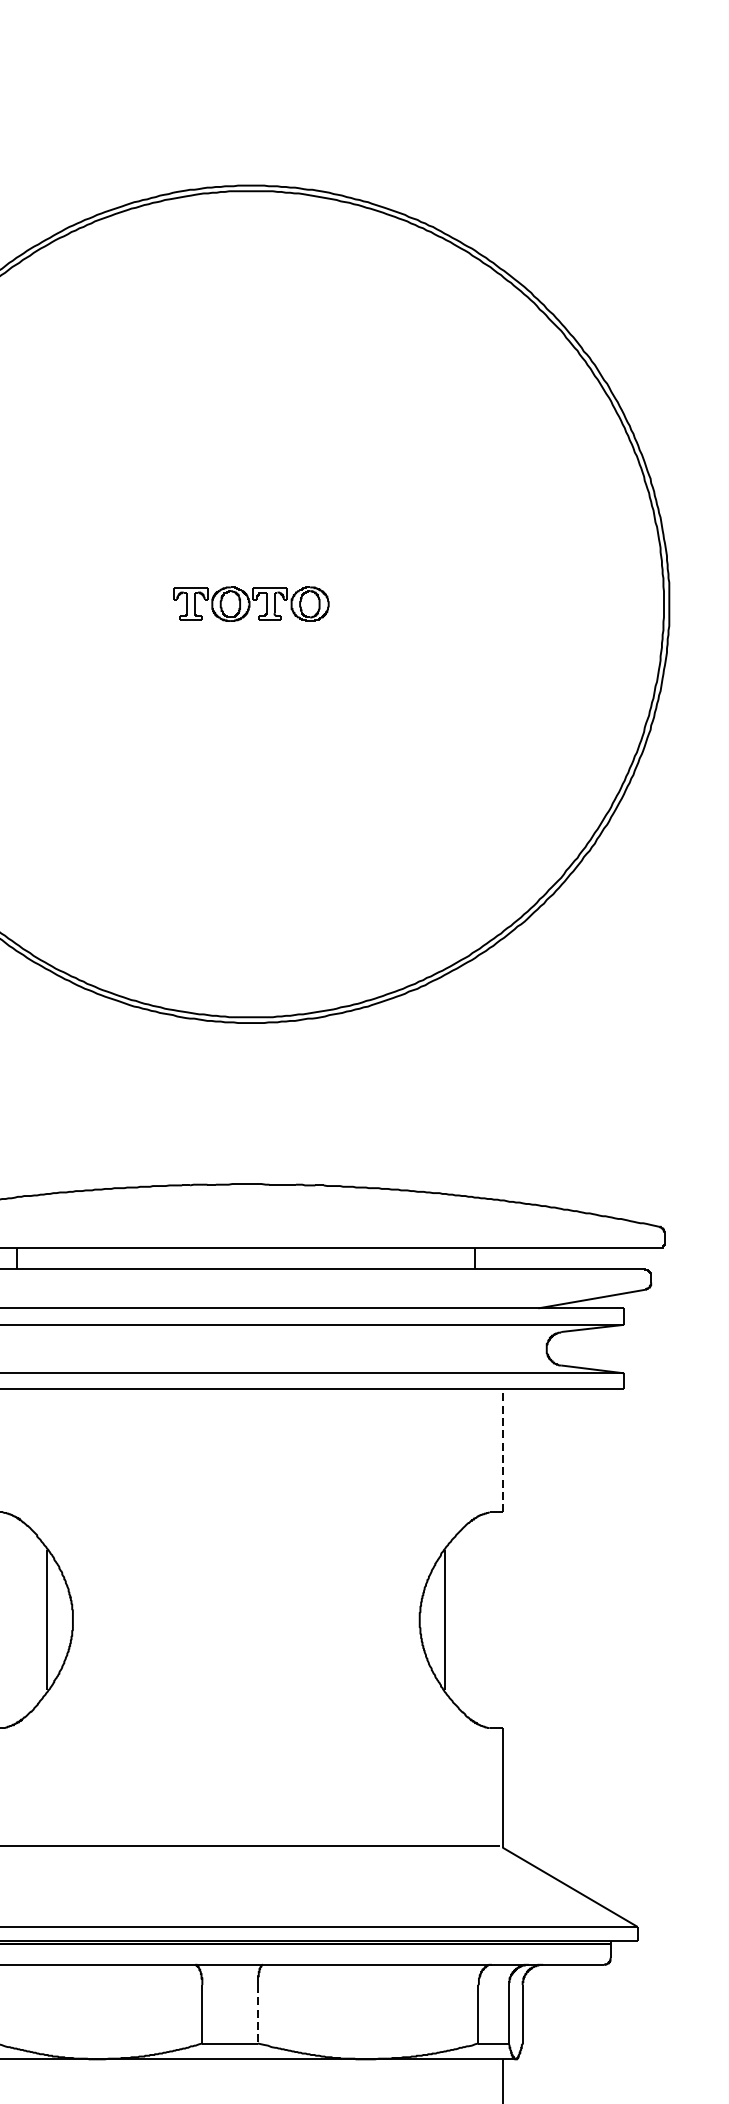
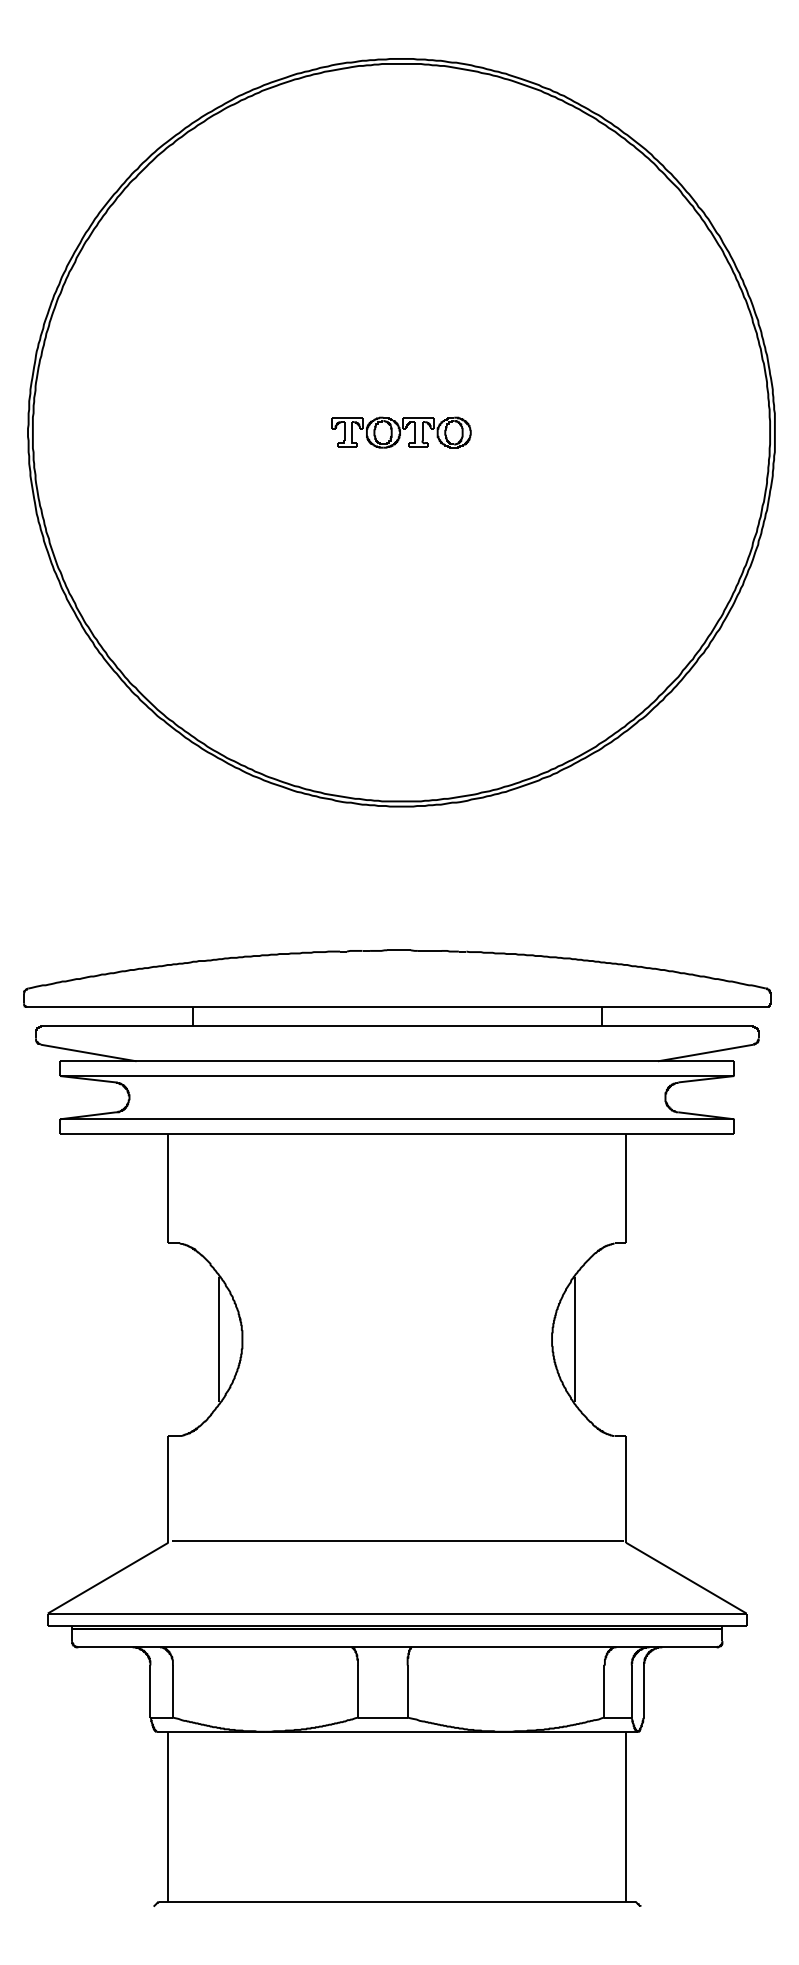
line: (503, 1450) -> (626, 1188), dashed -> solid
line: (257, 2015) -> (407, 1692), dashed -> solid

